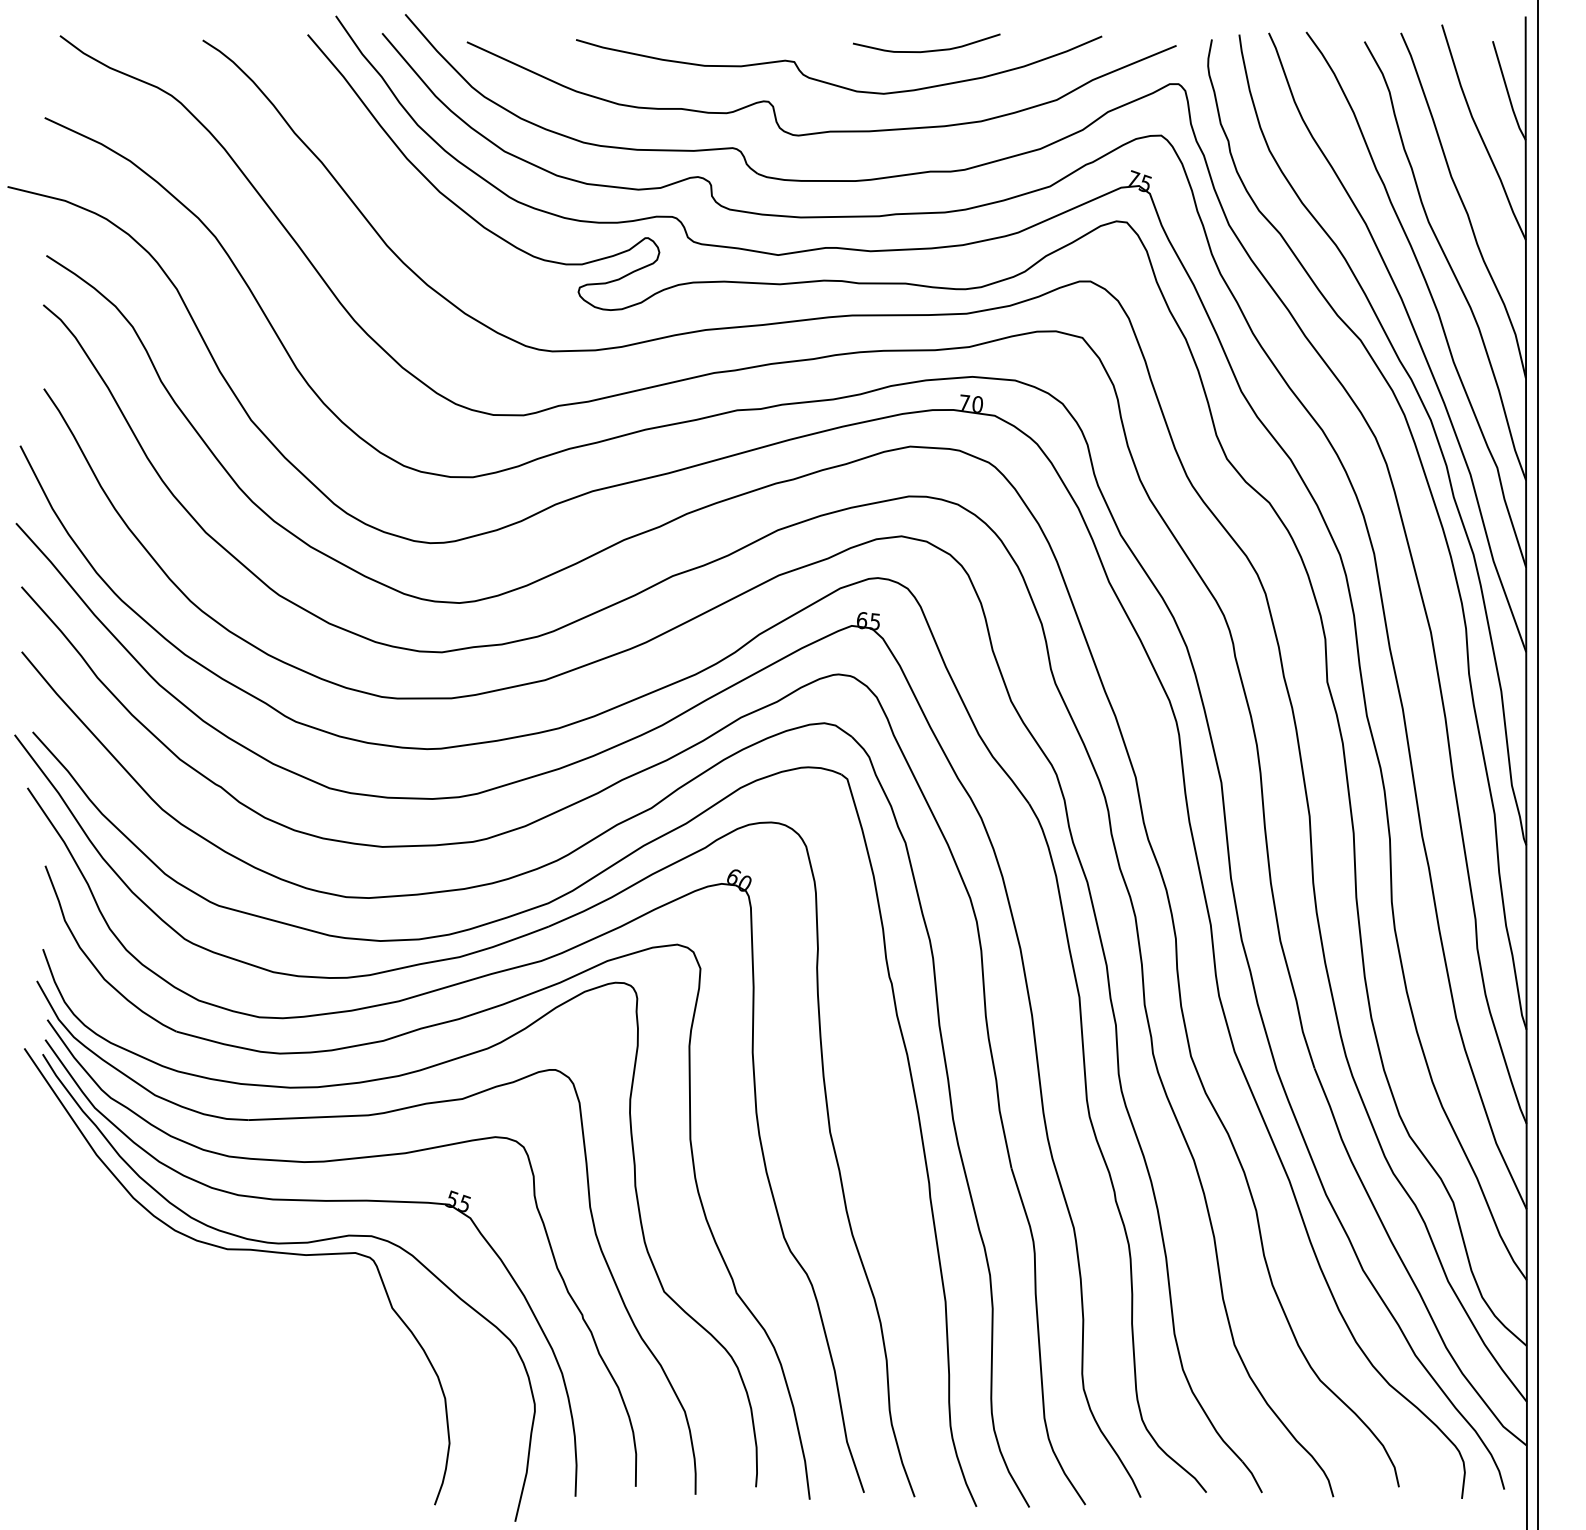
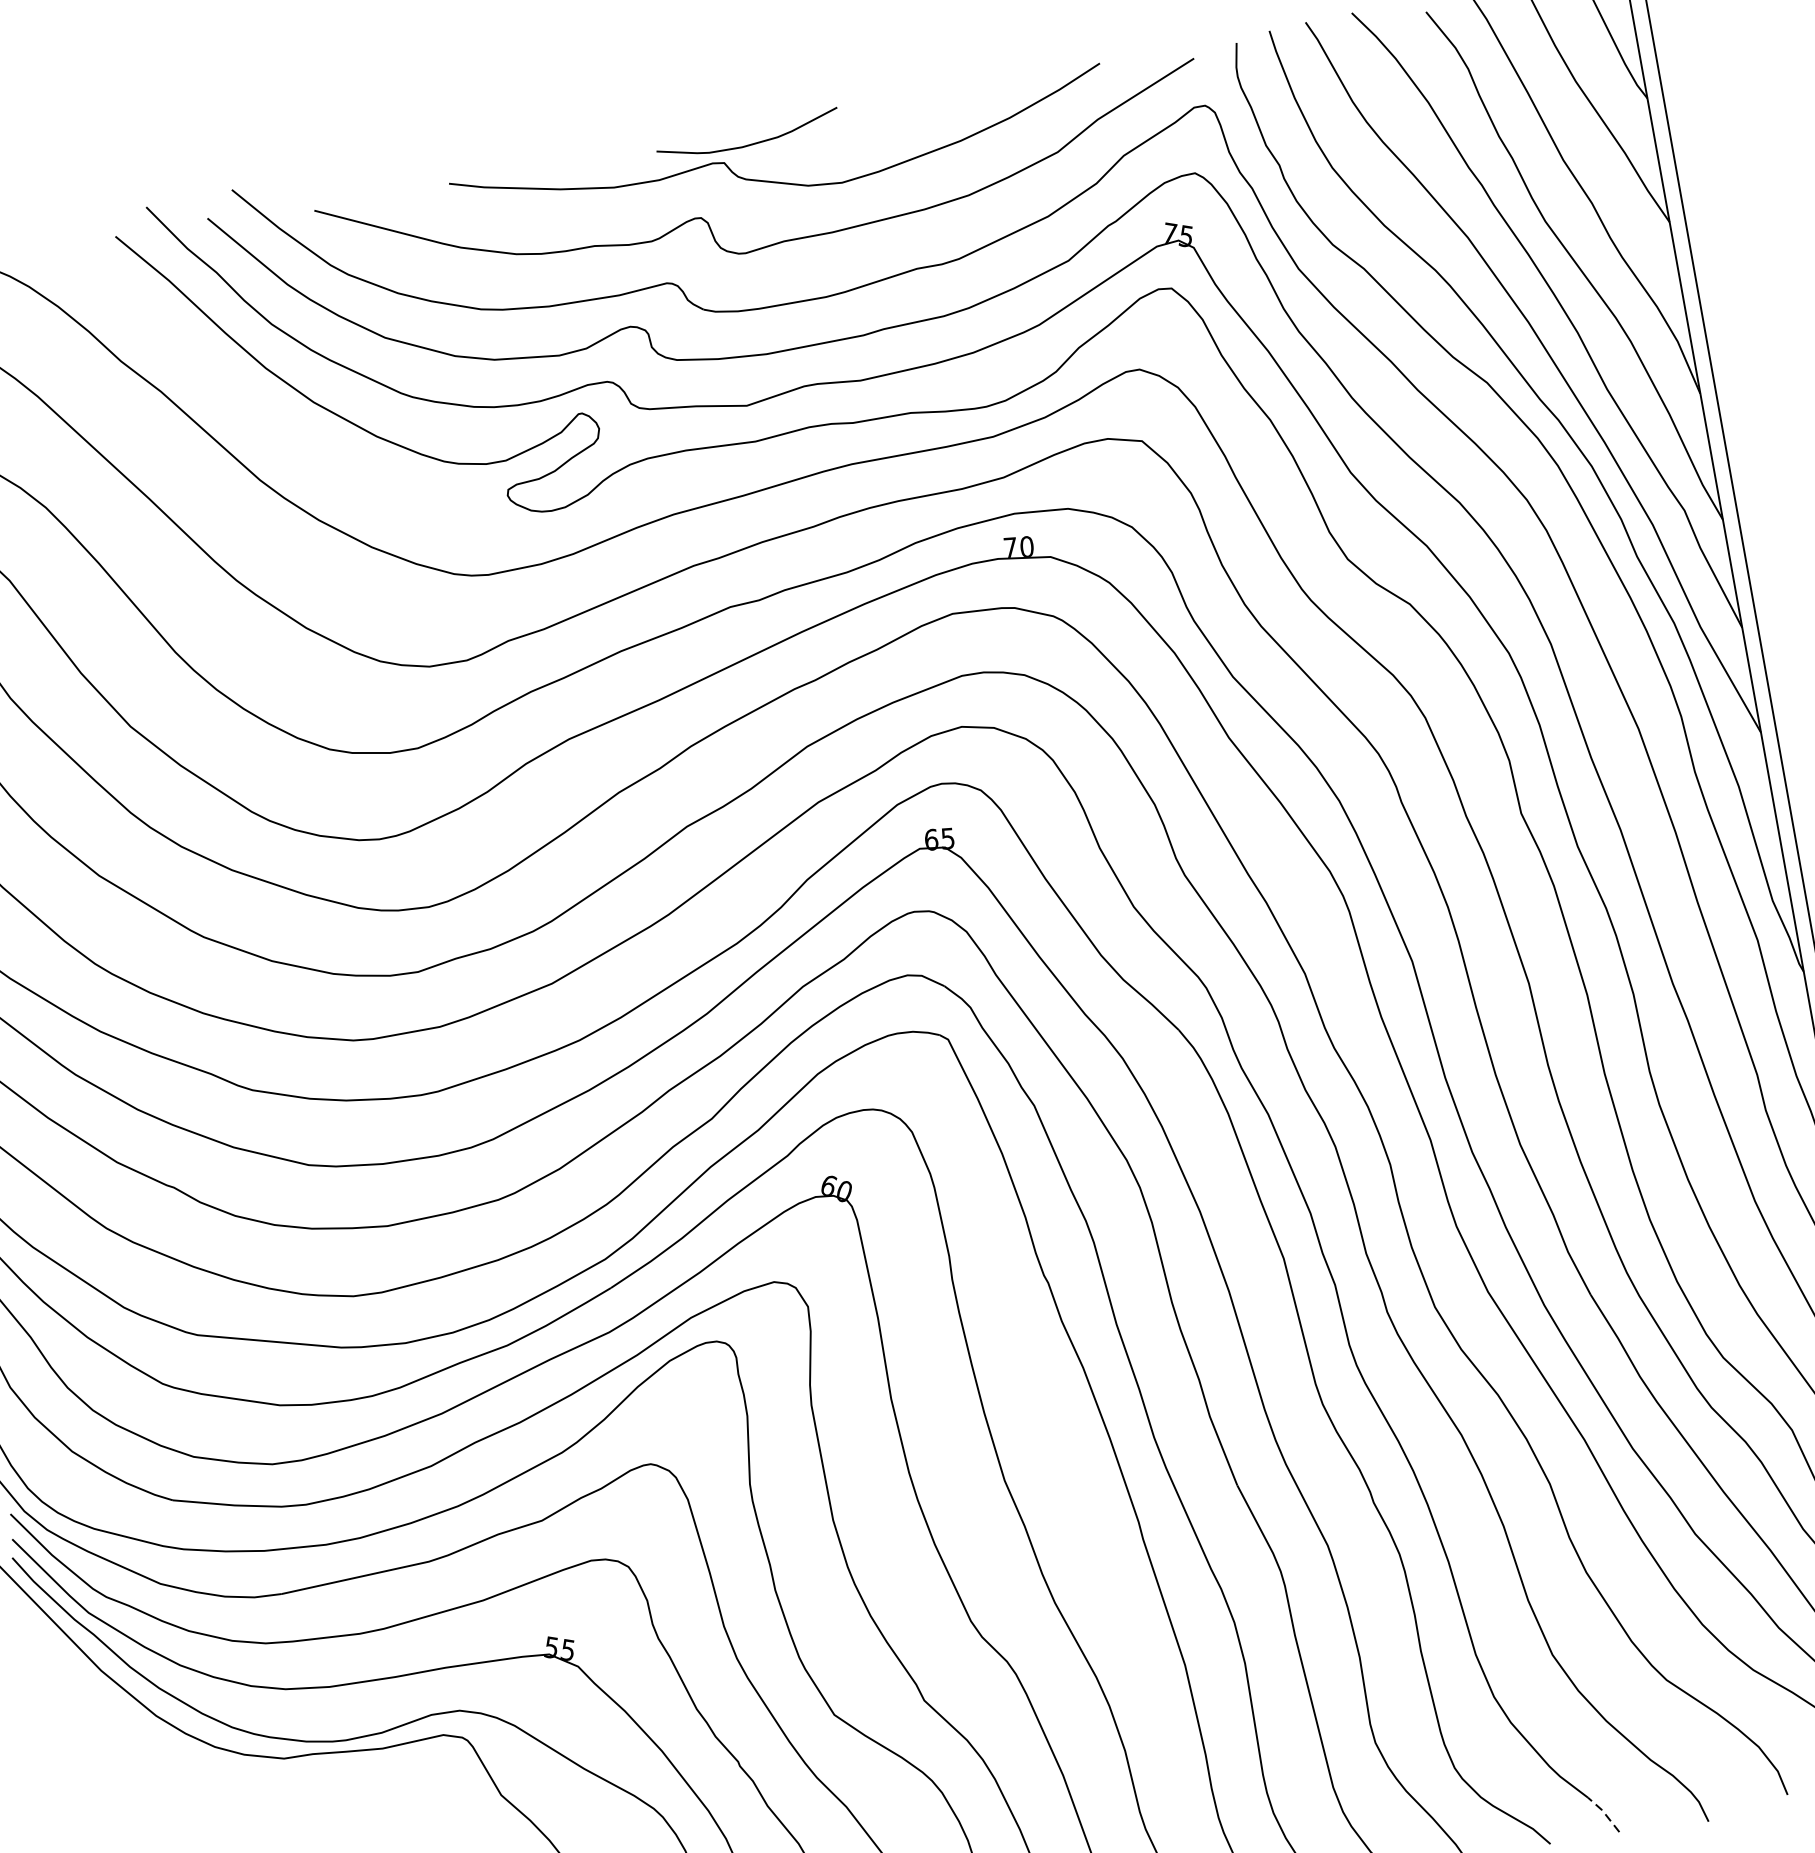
curve: (926, 50) -> (749, 143), moved
line: (1253, 1475) -> (1604, 1812), solid -> dashed

